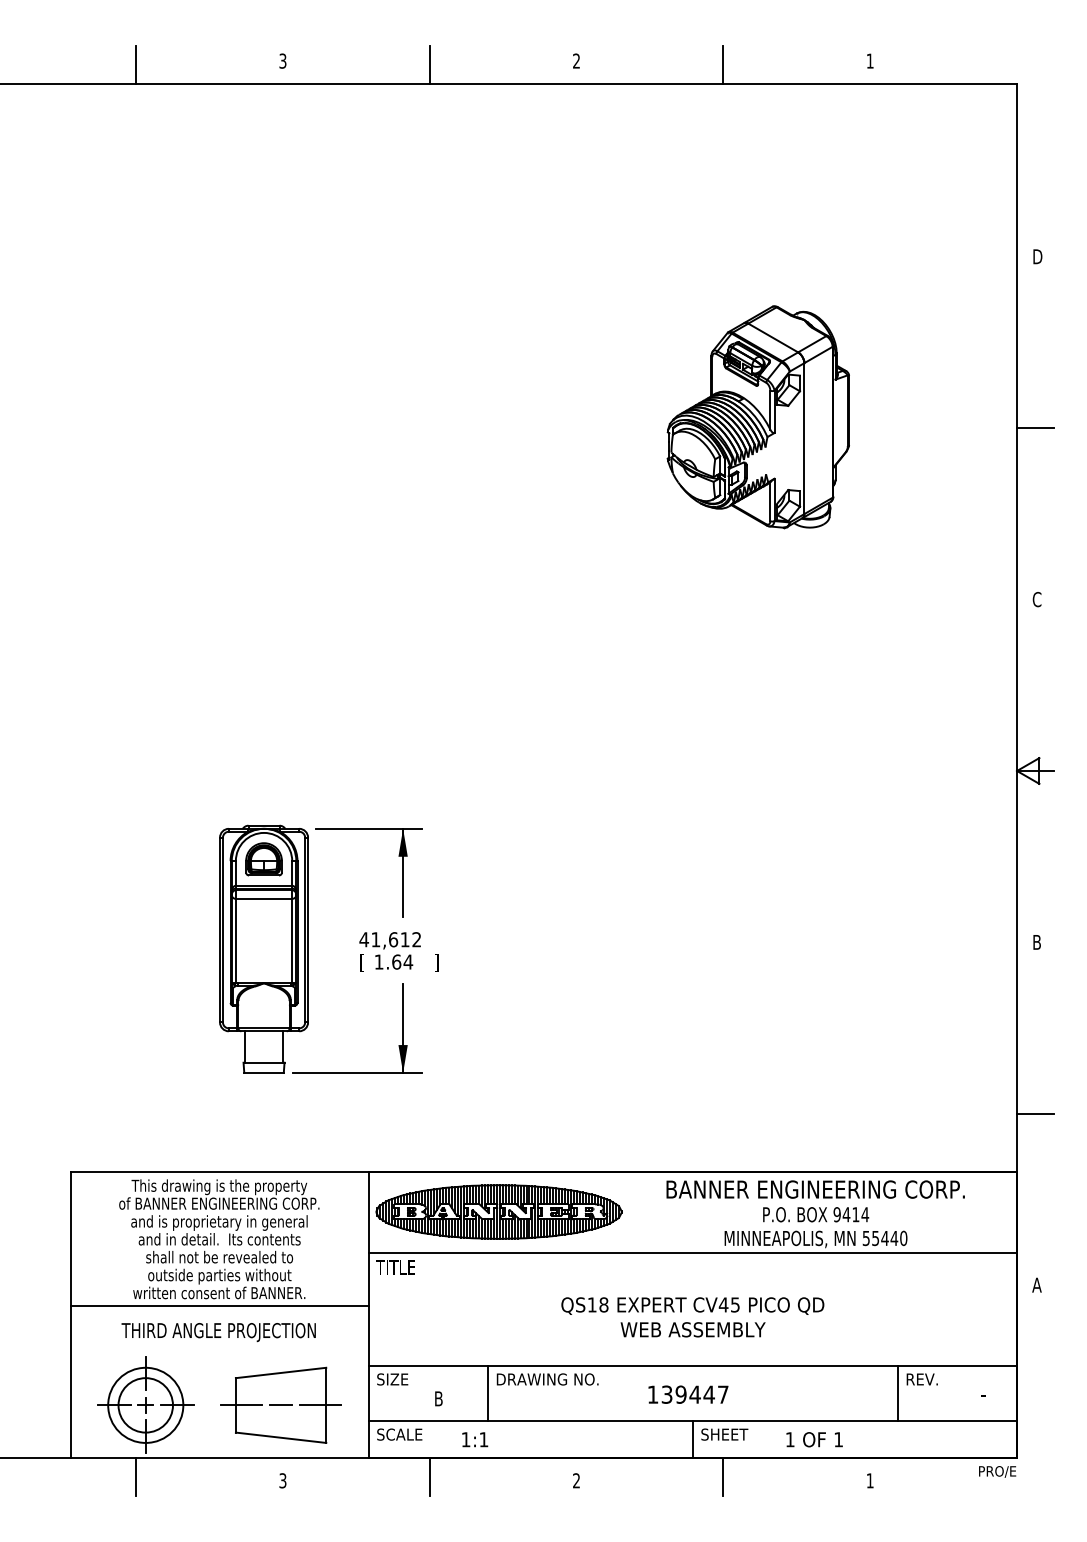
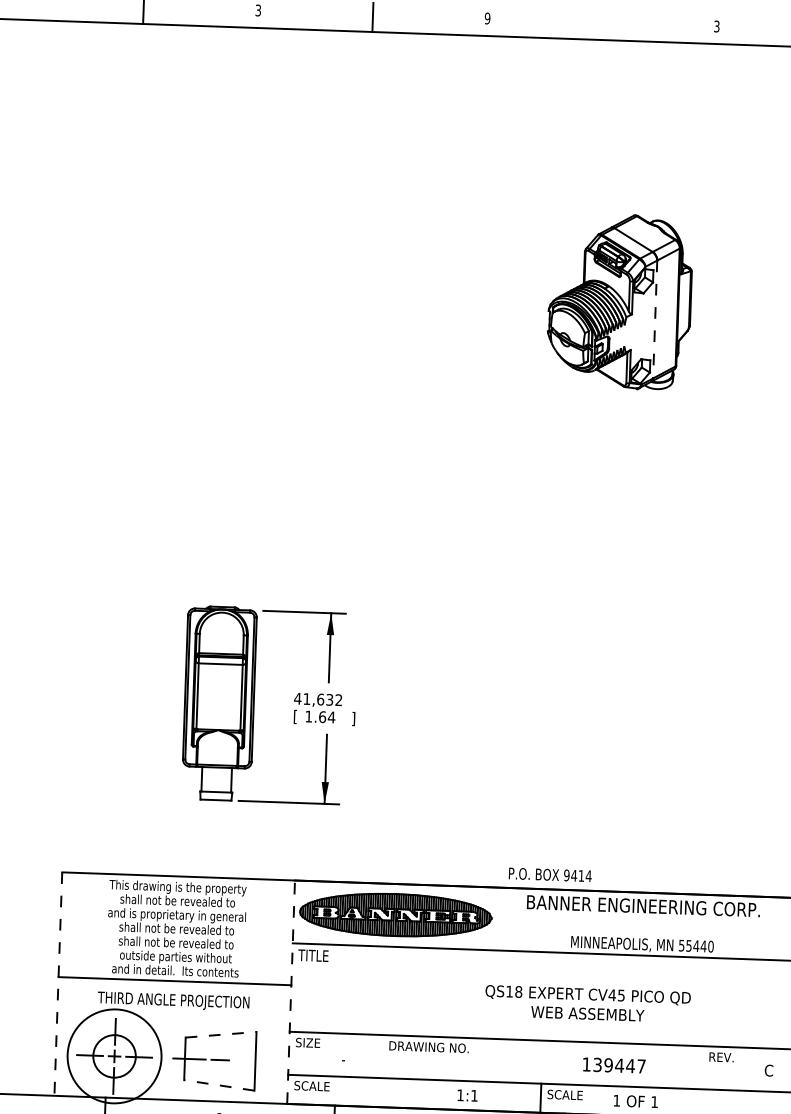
text: (576, 60) -> (487, 18), 2 -> 9
text: (869, 60) -> (716, 26), 1 -> 3
line: (723, 64) -> (602, 25), removed
line: (804, 439) -> (655, 320), solid -> dashed
part: (263, 859) -> (221, 633), removed
text: (404, 939) -> (329, 699), 41,612 -> 41,632
text: (219, 1203) -> (177, 900), of BANNER ENGINEERING CORP. -> shall not be revealed to
text: (816, 1214) -> (550, 874), moved
text: (219, 1239) -> (176, 928), and in detail.  Its contents -> shall not be revealed to
text: (219, 1292) -> (175, 970), written consent of BANNER. -> and in detail.  Its contents
line: (368, 1314) -> (290, 991), solid -> dashed
line: (70, 1315) -> (58, 984), solid -> dashed
text: (692, 1317) -> (587, 1004), moved
line: (281, 1372) -> (221, 1034), solid -> dashed
line: (487, 1393) -> (381, 1056), removed
line: (897, 1393) -> (701, 1067), removed
text: (688, 1394) -> (614, 1065), moved
text: (983, 1394) -> (768, 1070), - -> C
text: (438, 1398) -> (343, 1059), B -> -
circle: (145, 1404) -> (114, 1055), size x1.6
line: (320, 1405) -> (251, 1061), removed
text: (729, 1434) -> (569, 1095), SHEET -> SCALE
line: (280, 1437) -> (218, 1085), solid -> dashed
text: (475, 1439) -> (467, 1095), moved

